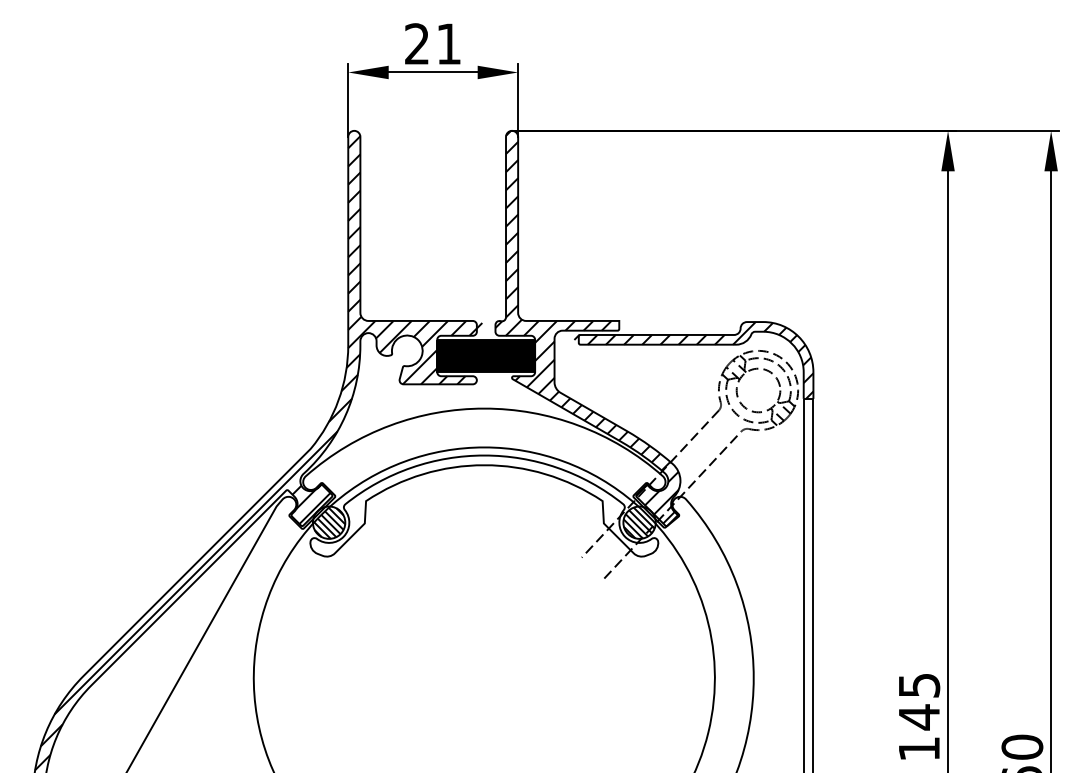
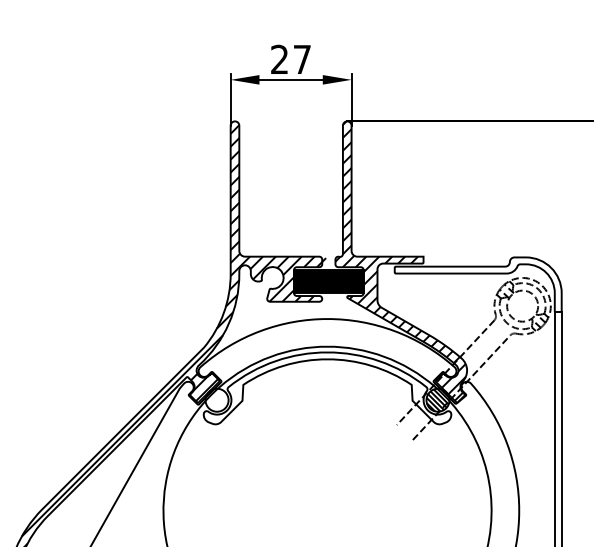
text: (448, 43) -> (302, 59), 21 -> 27
hatch: (693, 360) -> (476, 284), removed
hatch: (329, 522) -> (217, 400), removed

